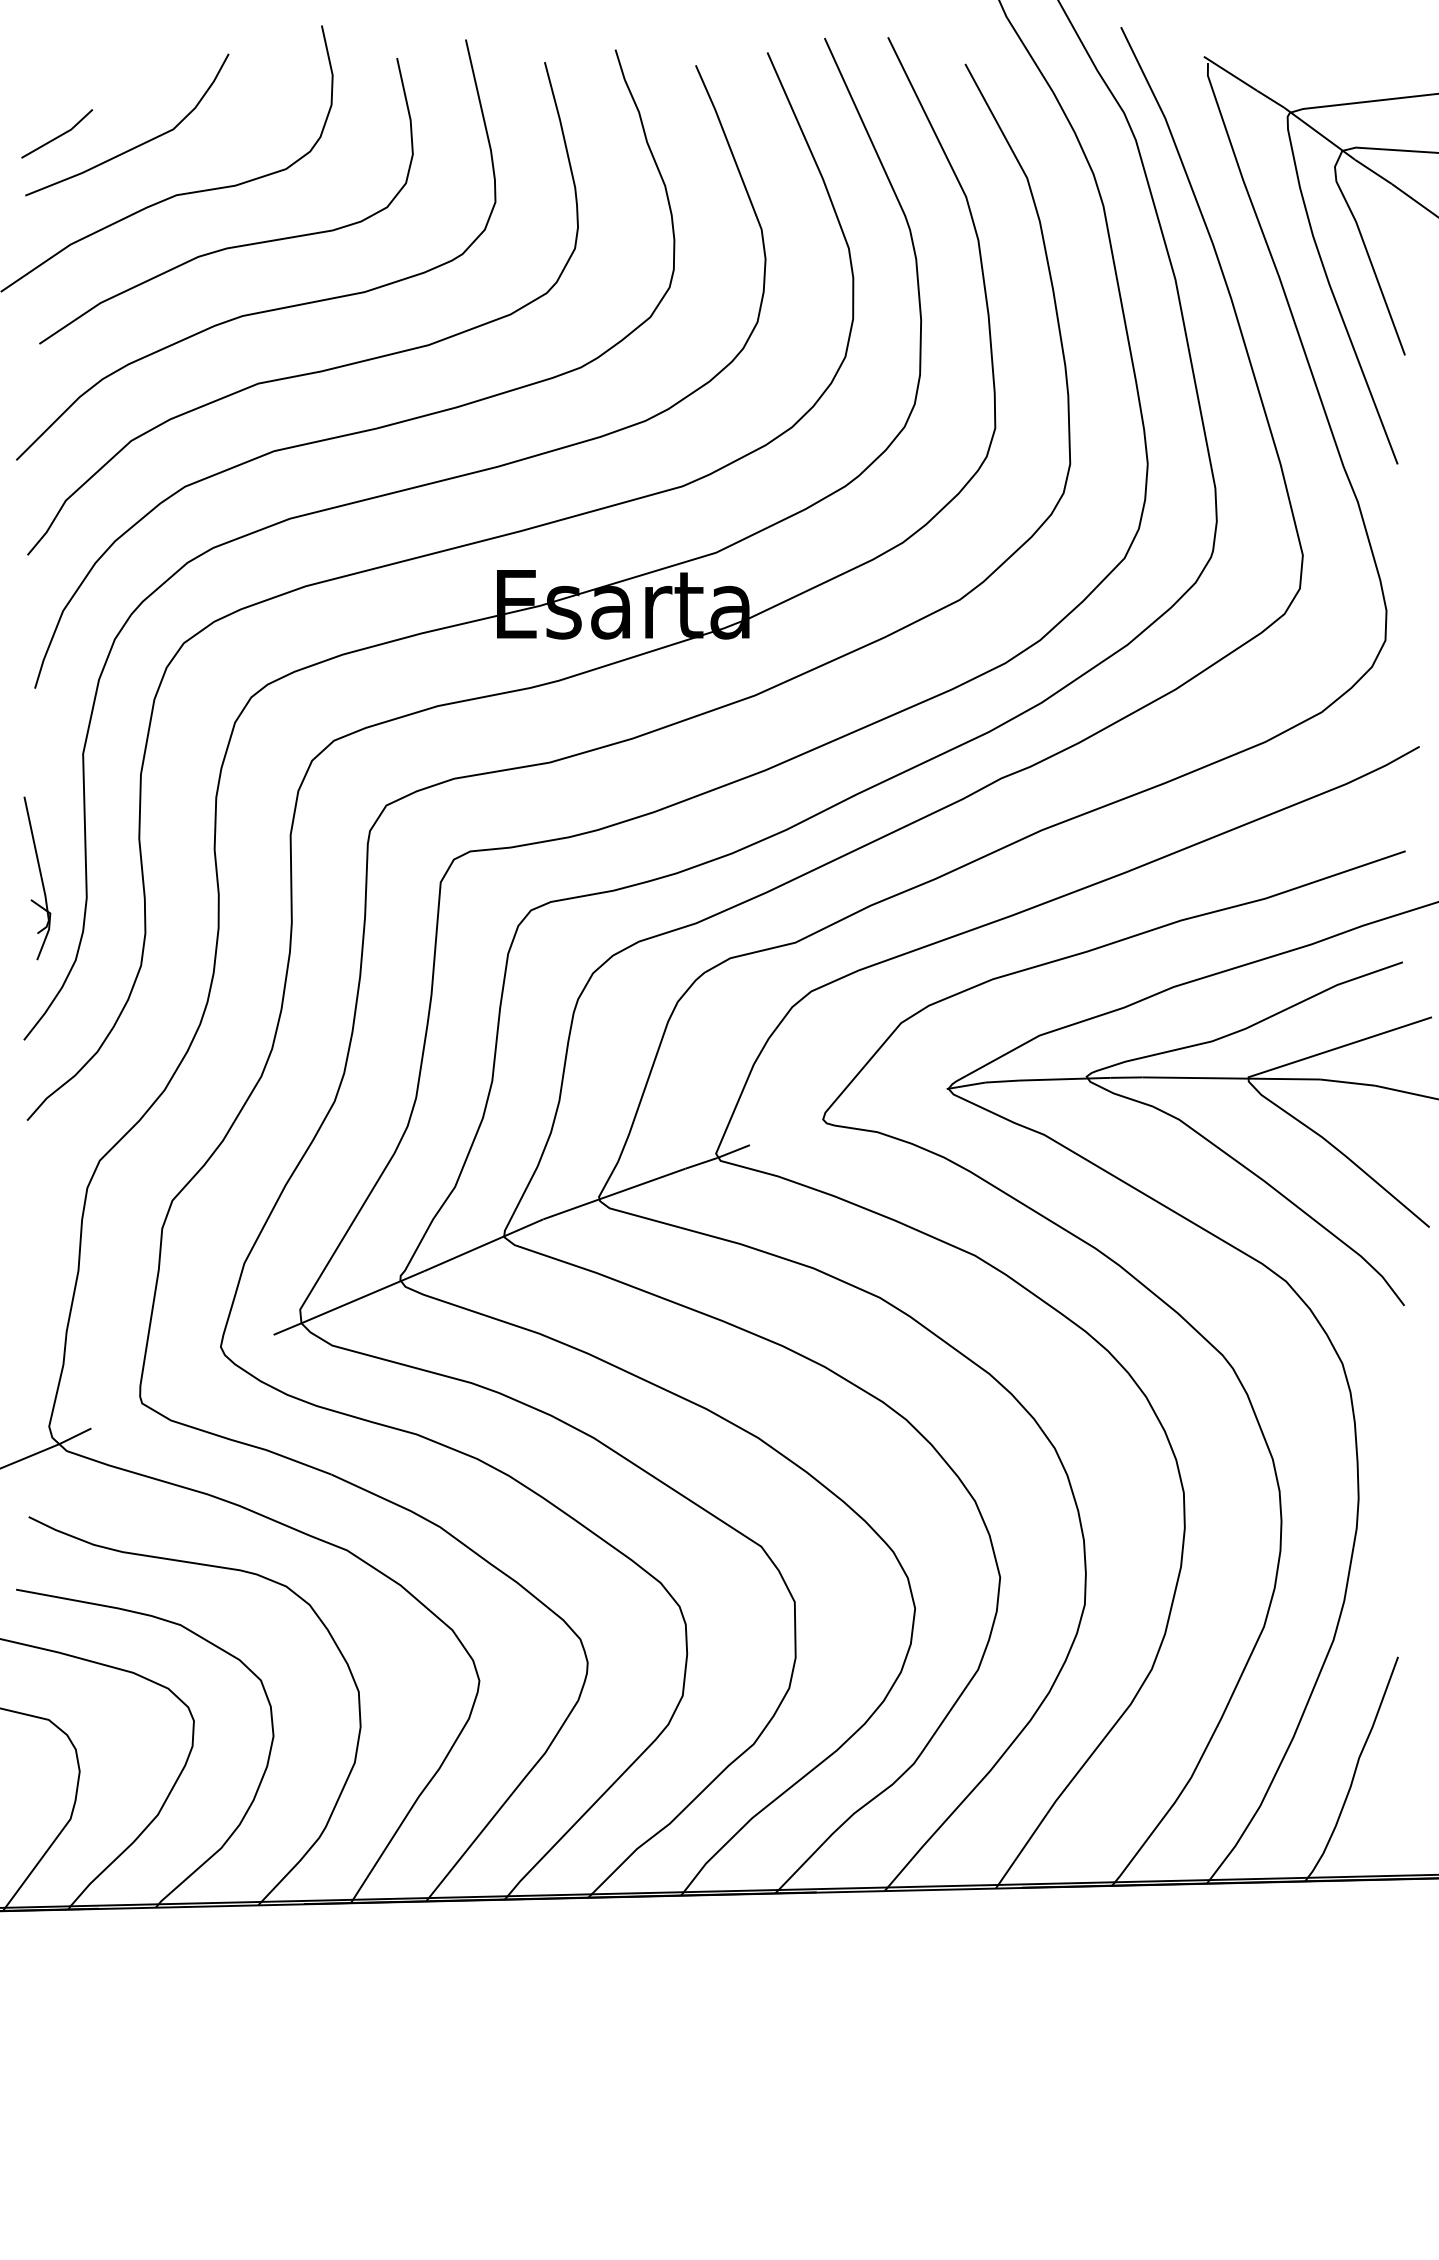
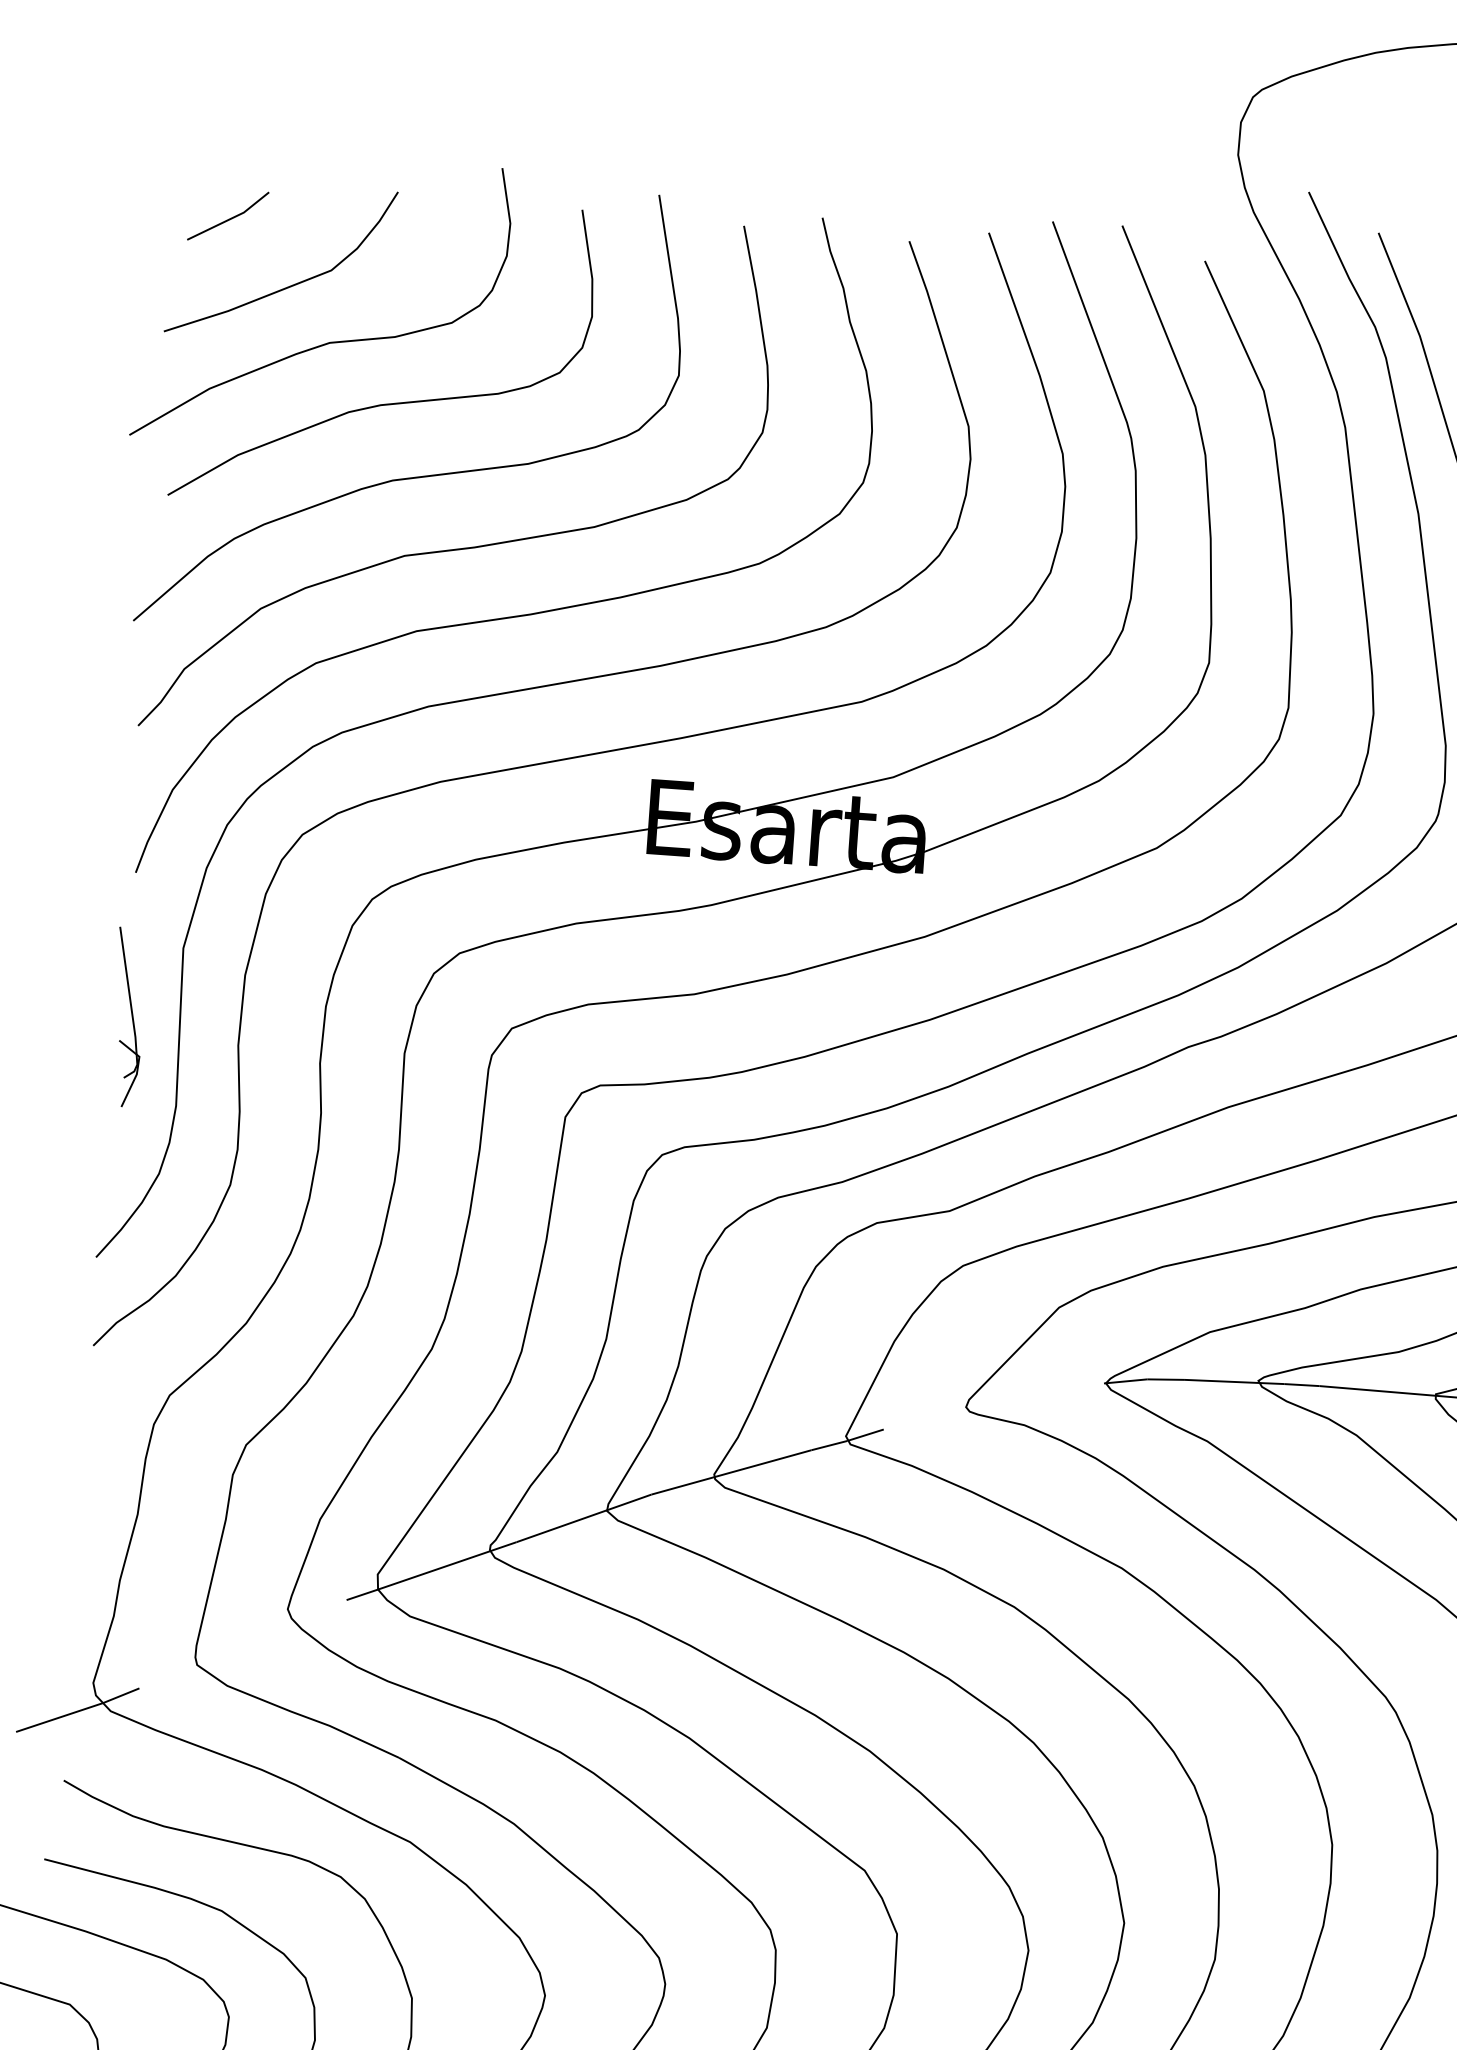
line: (58, 135) -> (229, 218), moved
part: (37, 878) -> (128, 1017), moved

